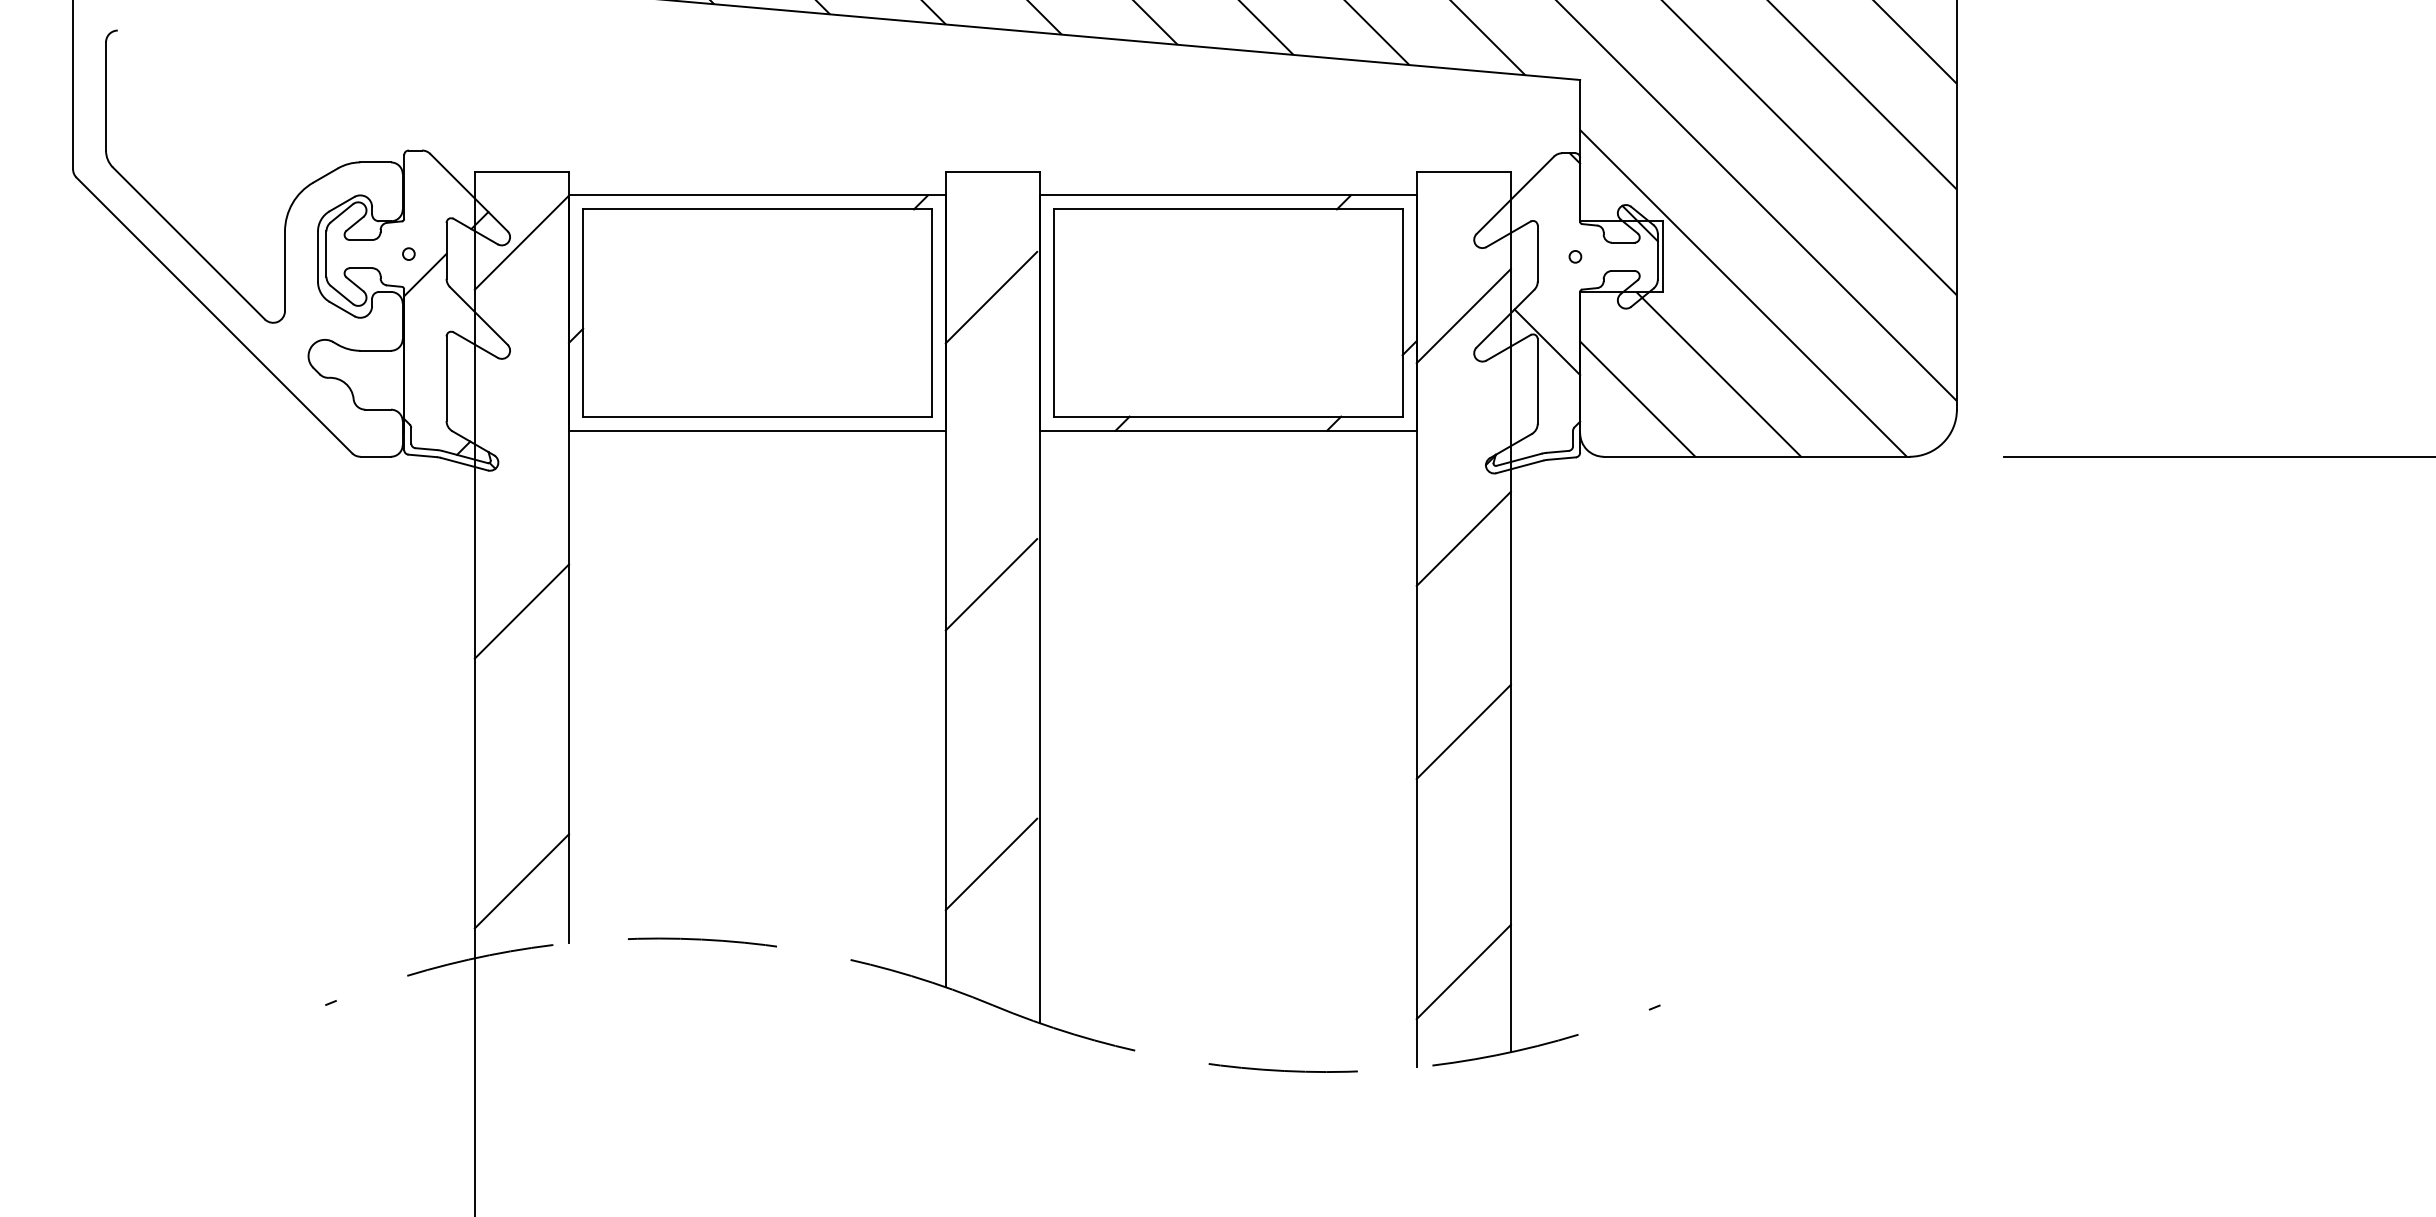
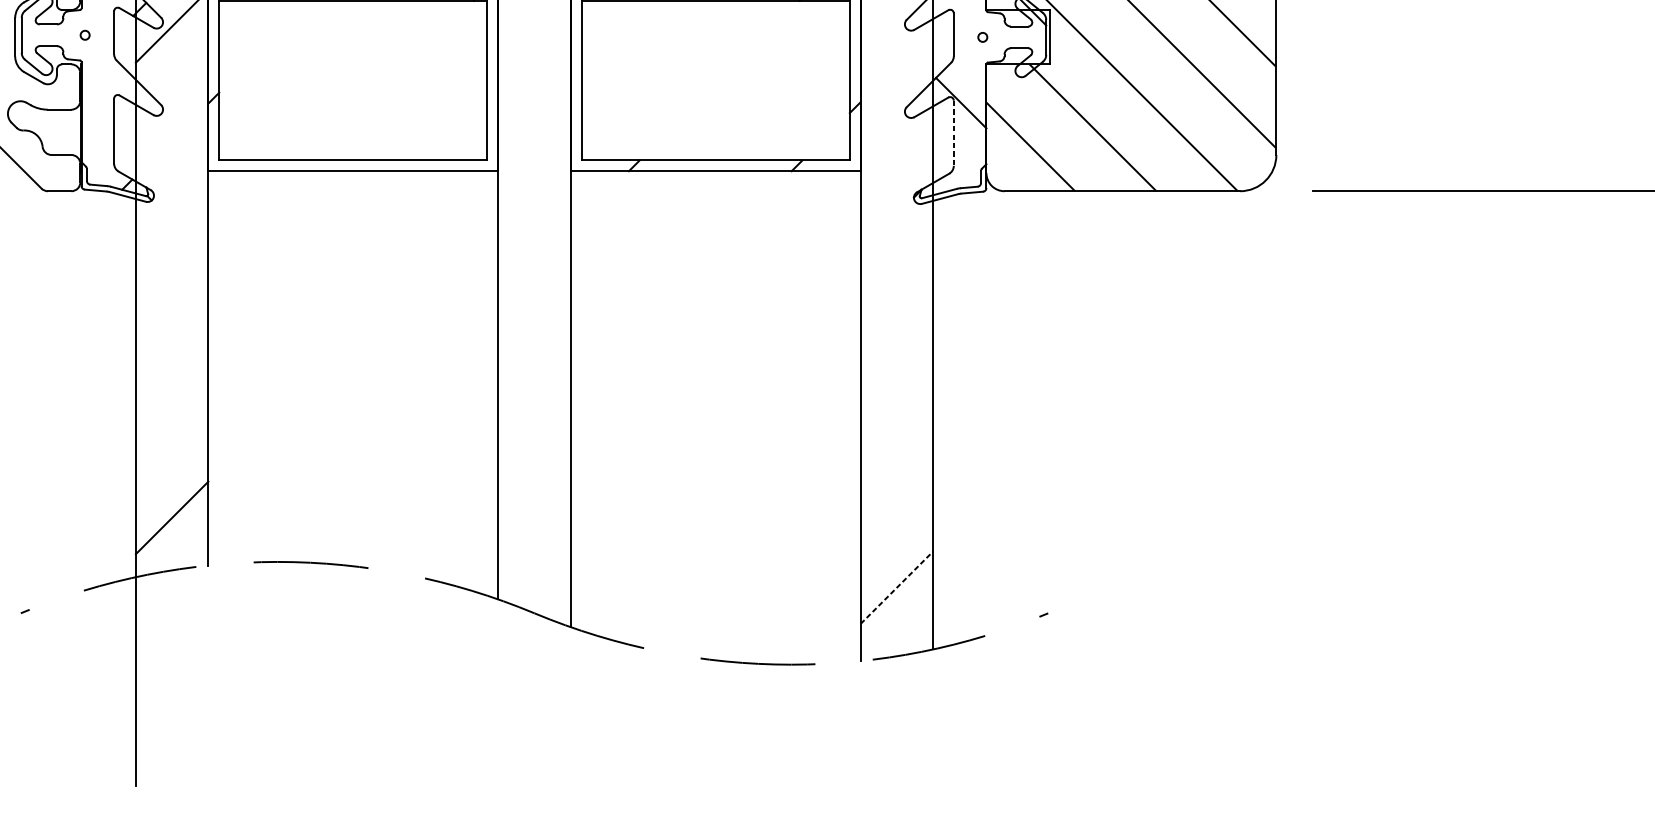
line: (425, 274) -> (97, 50), removed
line: (991, 297) -> (533, 68), removed
line: (1463, 316) -> (896, 83), removed
line: (1537, 381) -> (953, 133), solid -> dashed
line: (1463, 538) -> (896, 254), removed
line: (991, 584) -> (533, 289), removed
line: (521, 611) -> (171, 310), removed
line: (1463, 731) -> (896, 402), removed
line: (991, 864) -> (533, 504), removed
line: (1463, 972) -> (896, 588), solid -> dashed

